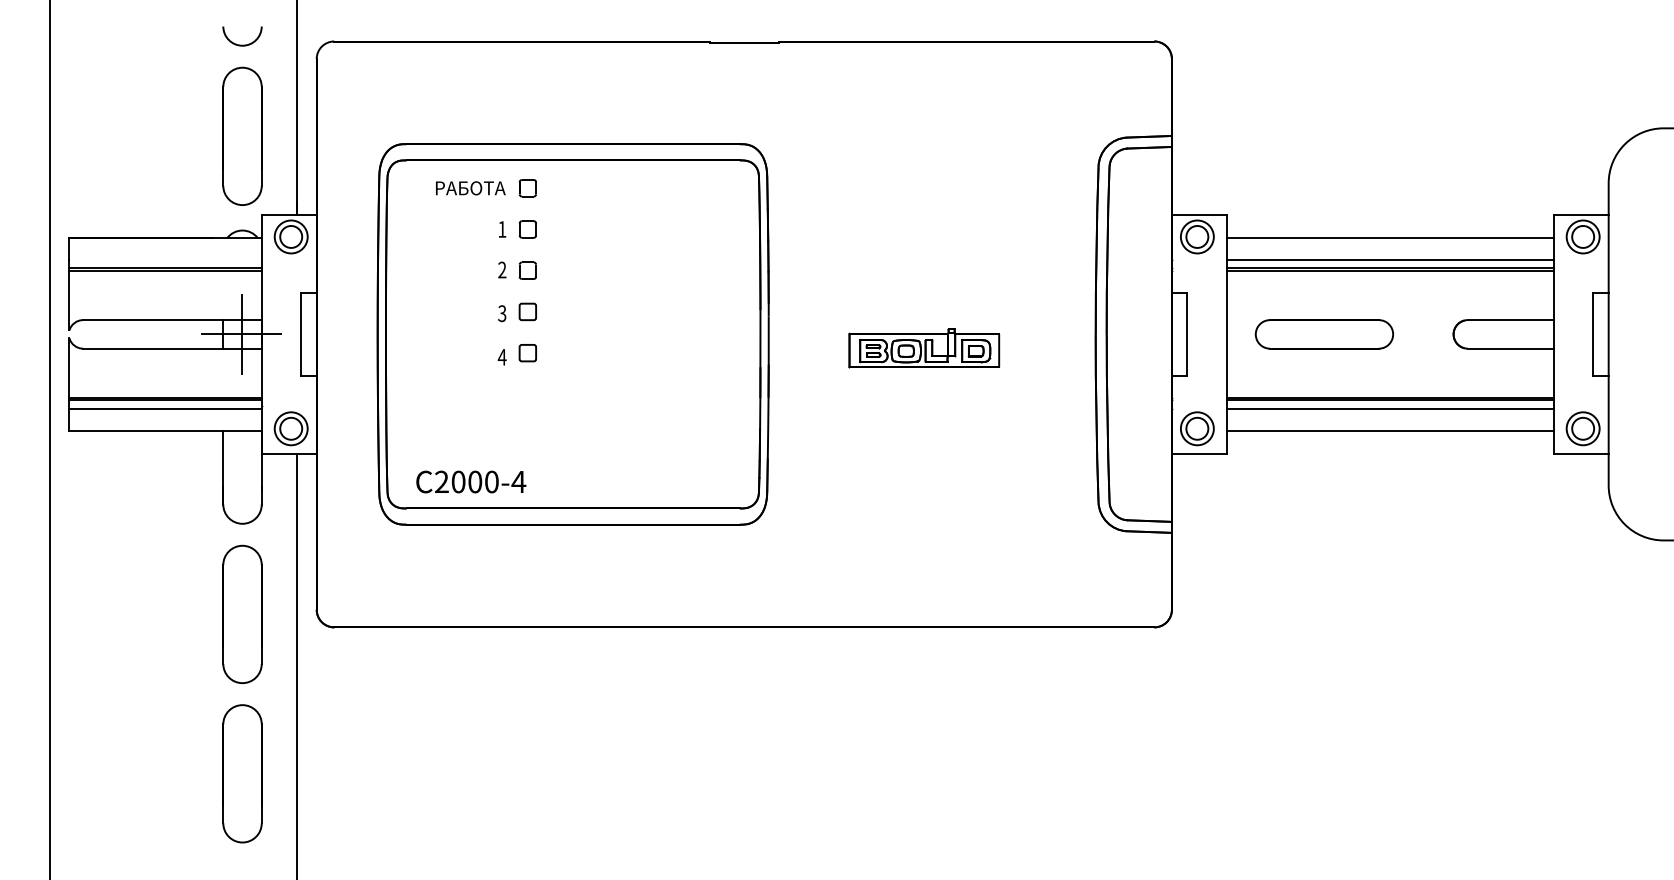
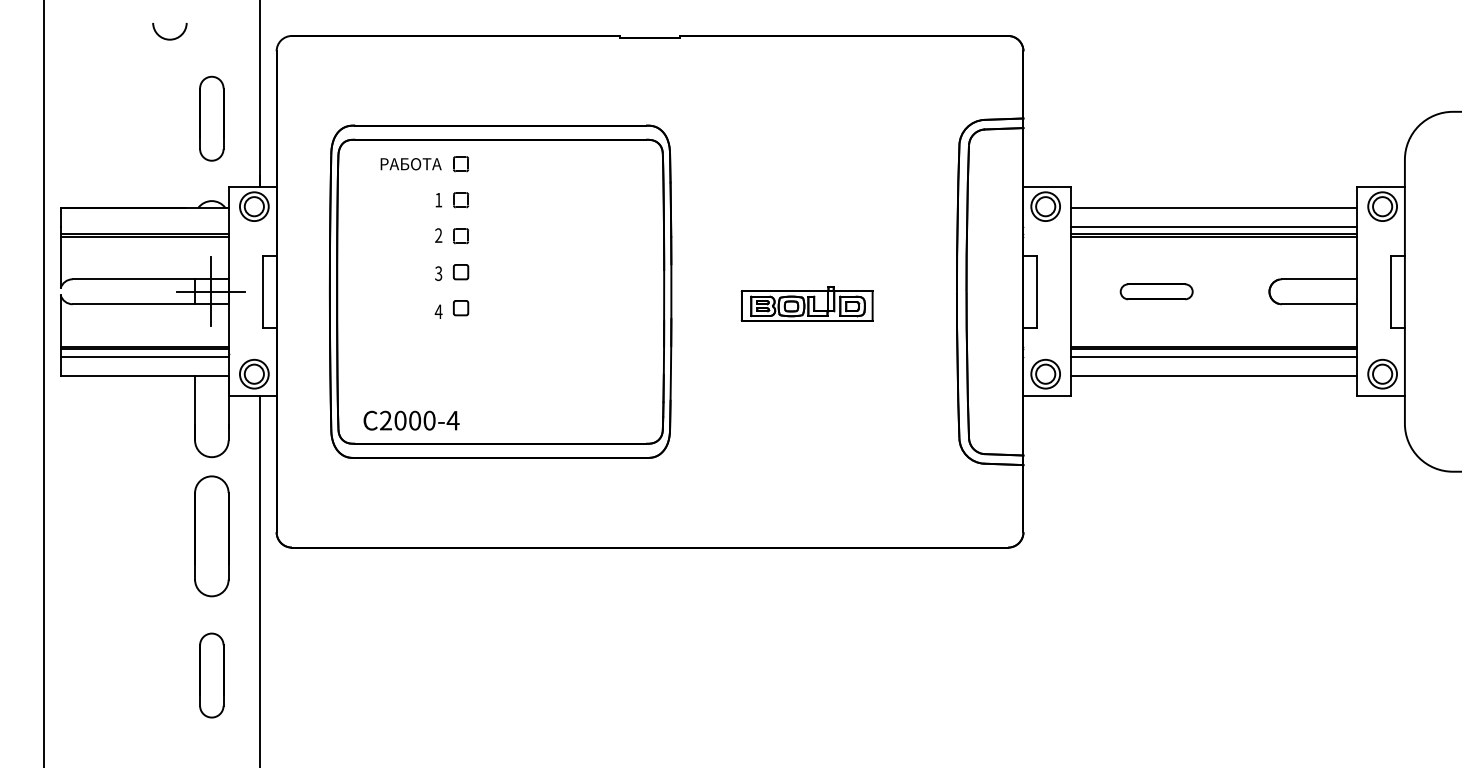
arc: (242, 44) -> (169, 38), moved
part: (242, 135) -> (211, 118), size x0.7
part: (1324, 334) -> (1156, 291), size x0.6
part: (242, 773) -> (211, 675), size x0.7

